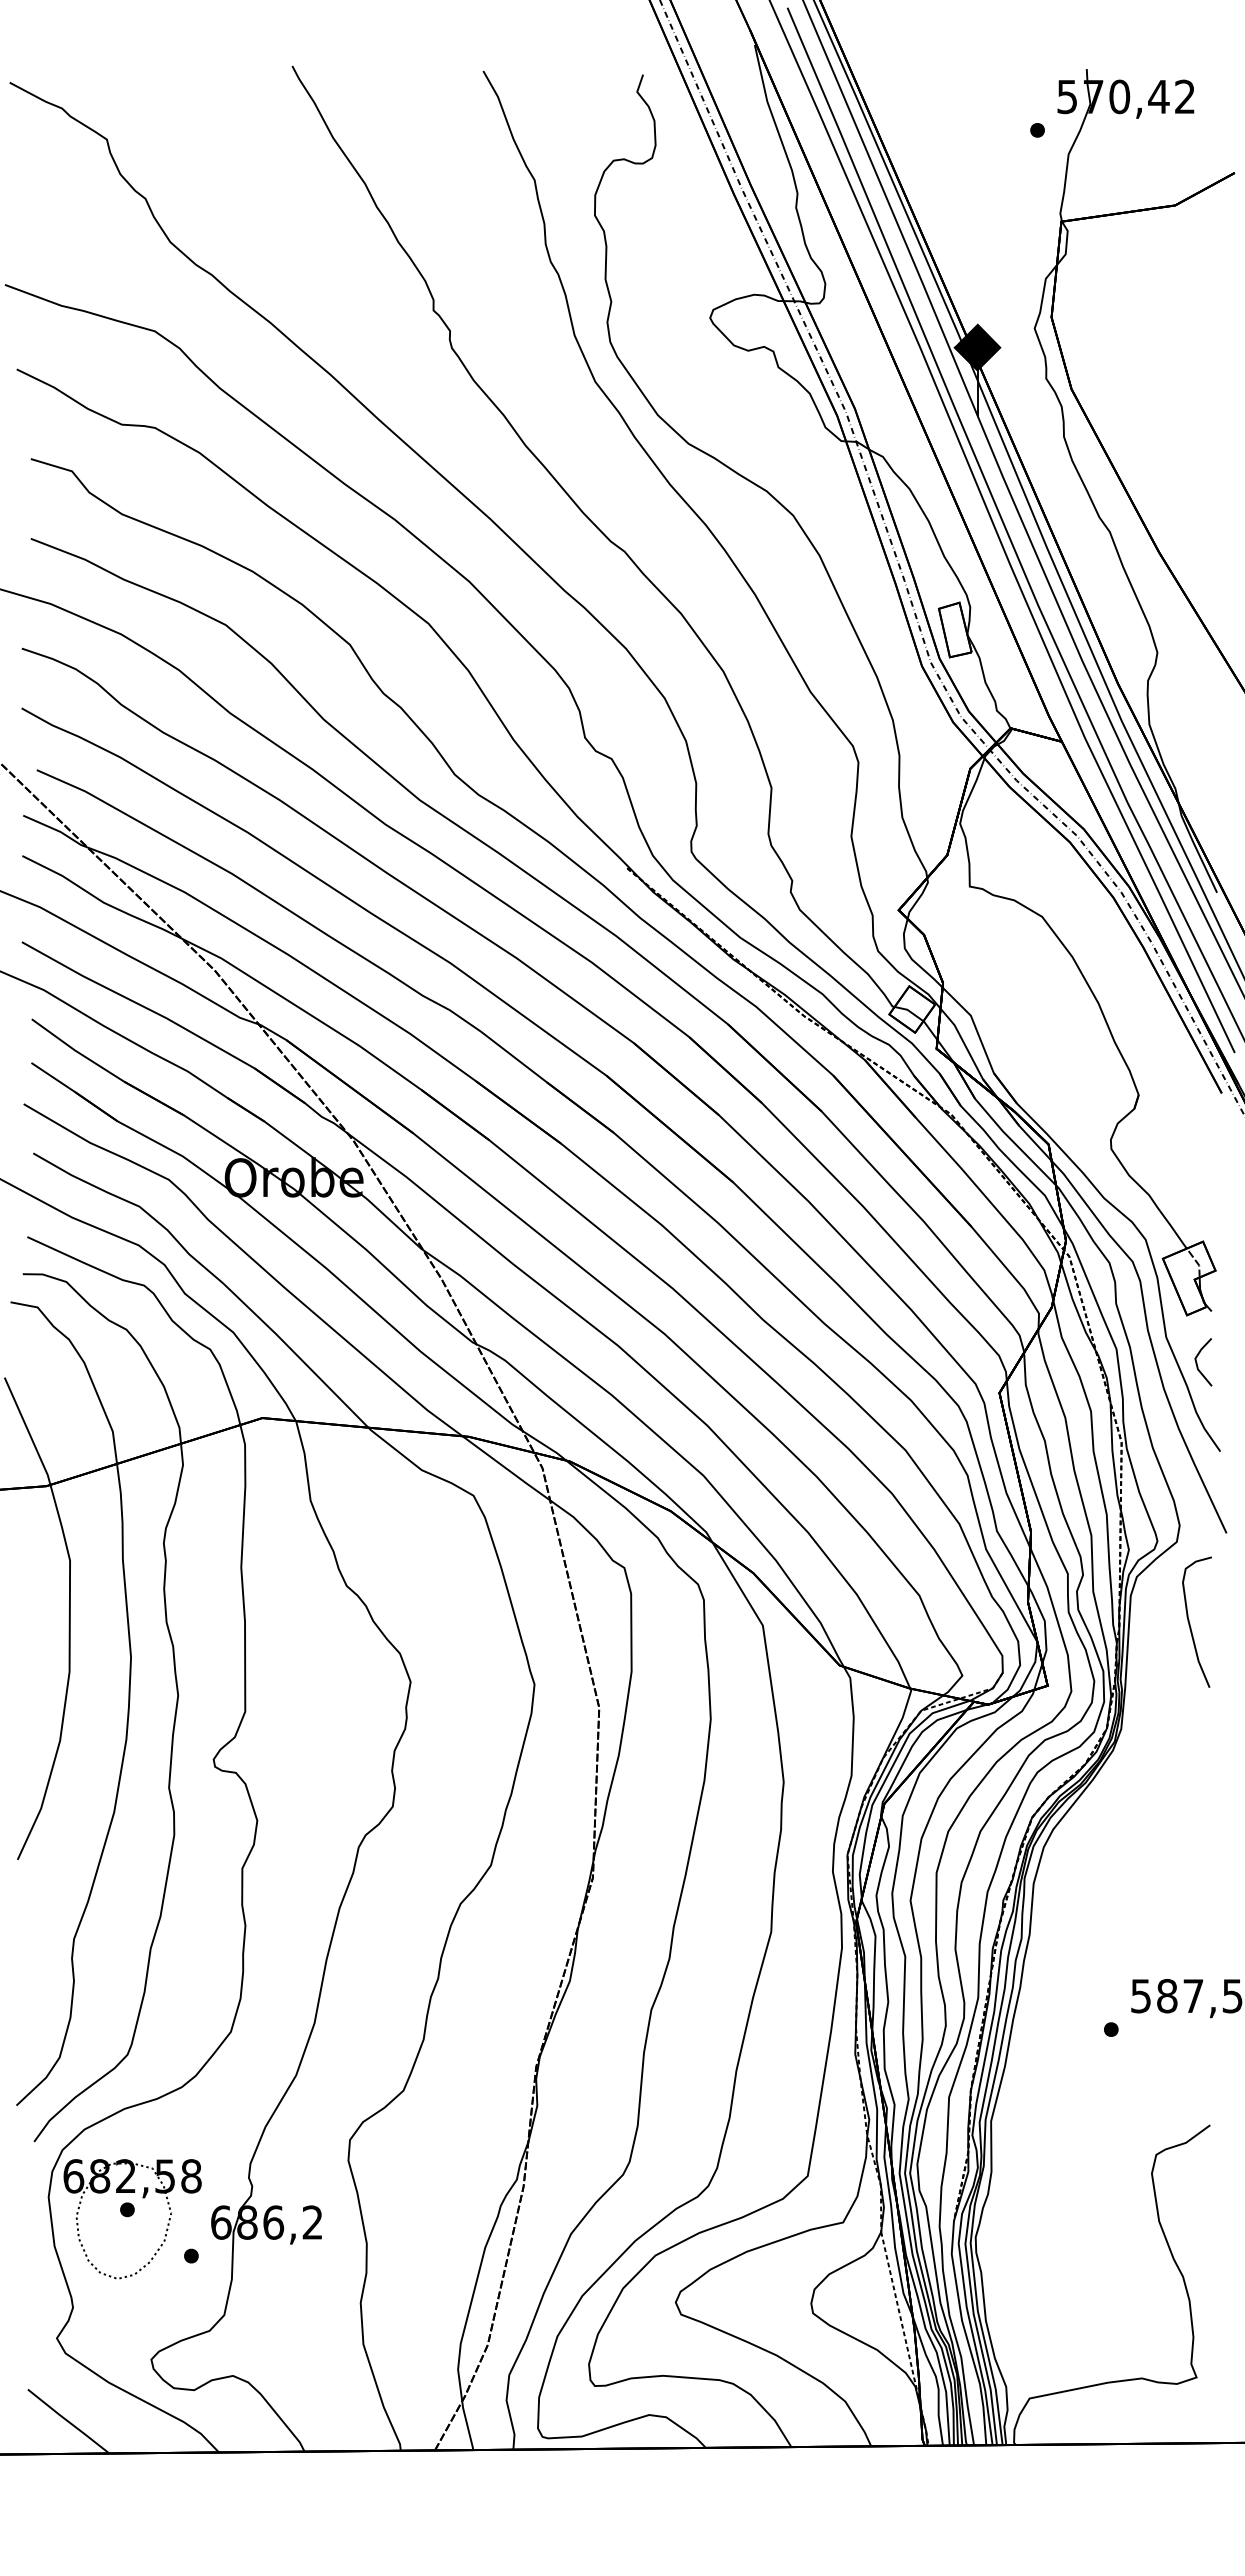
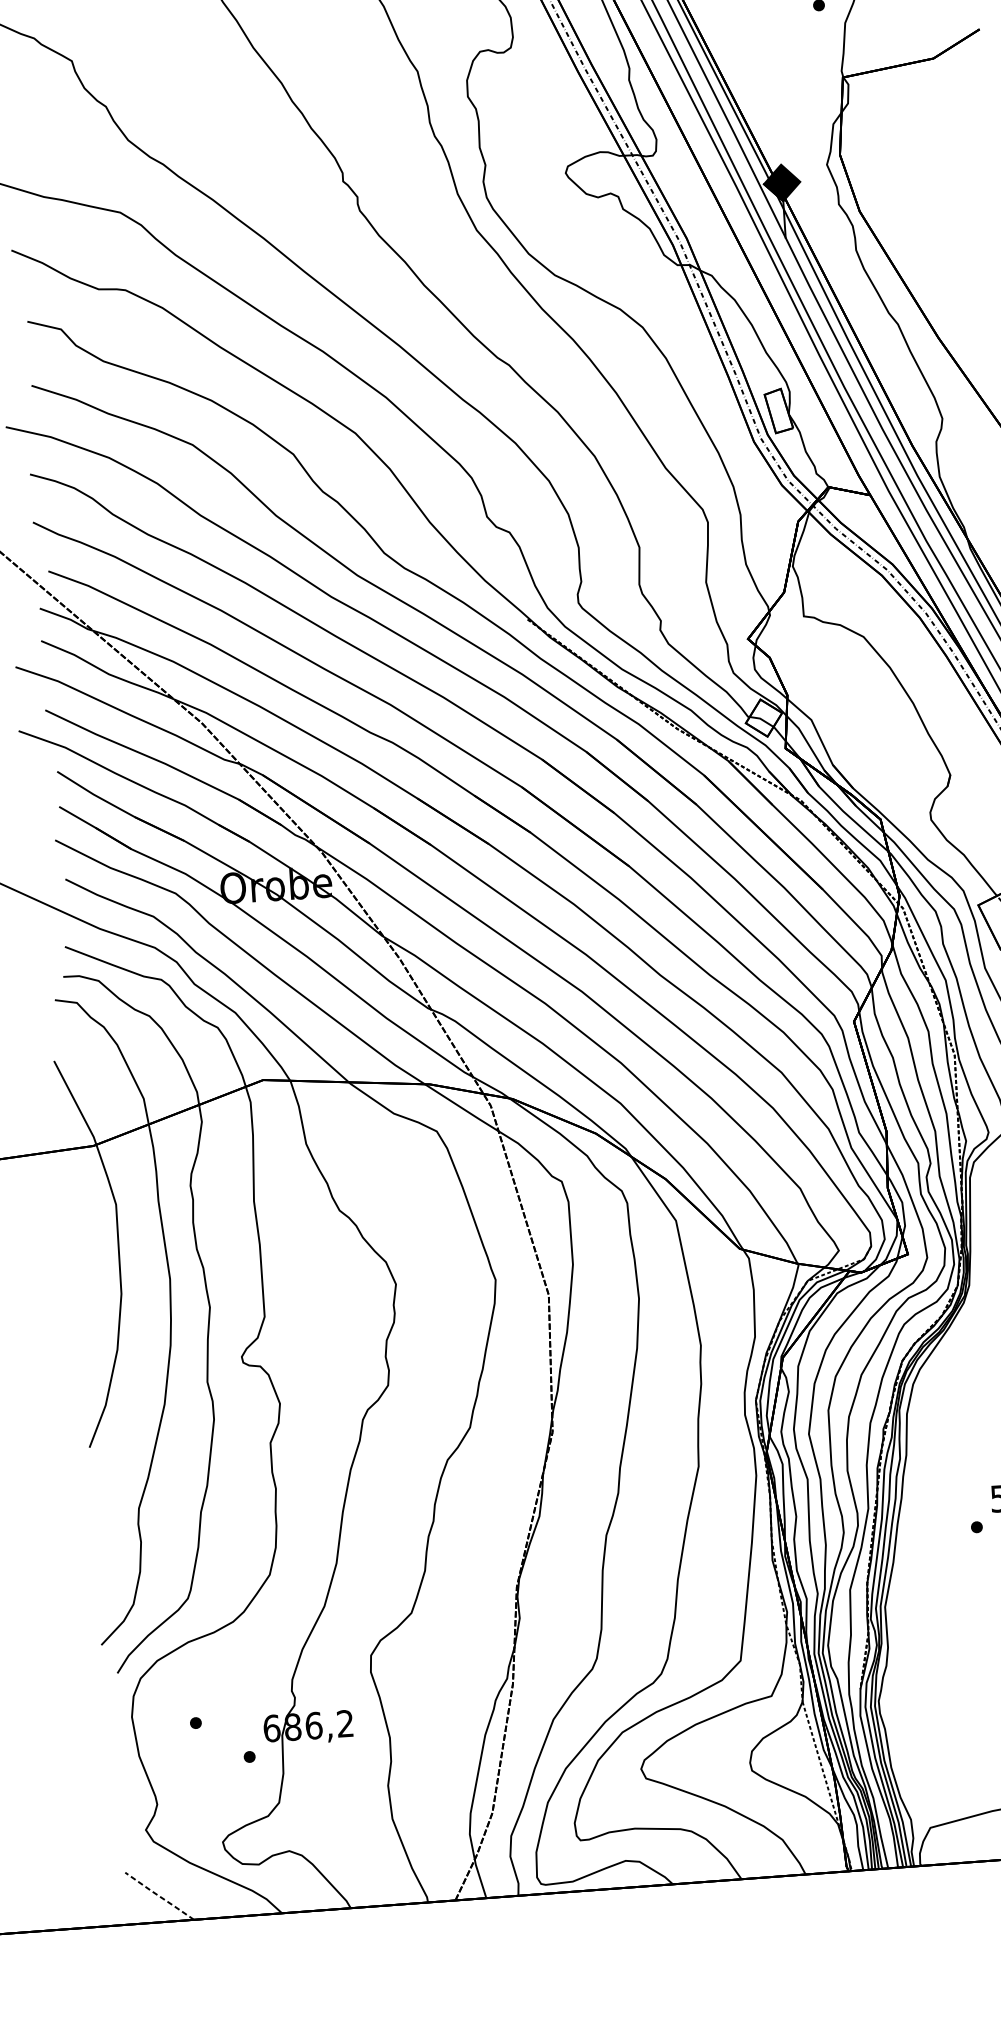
part: (142, 2198) -> (207, 1713), removed
line: (68, 2421) -> (159, 1896), solid -> dashed

